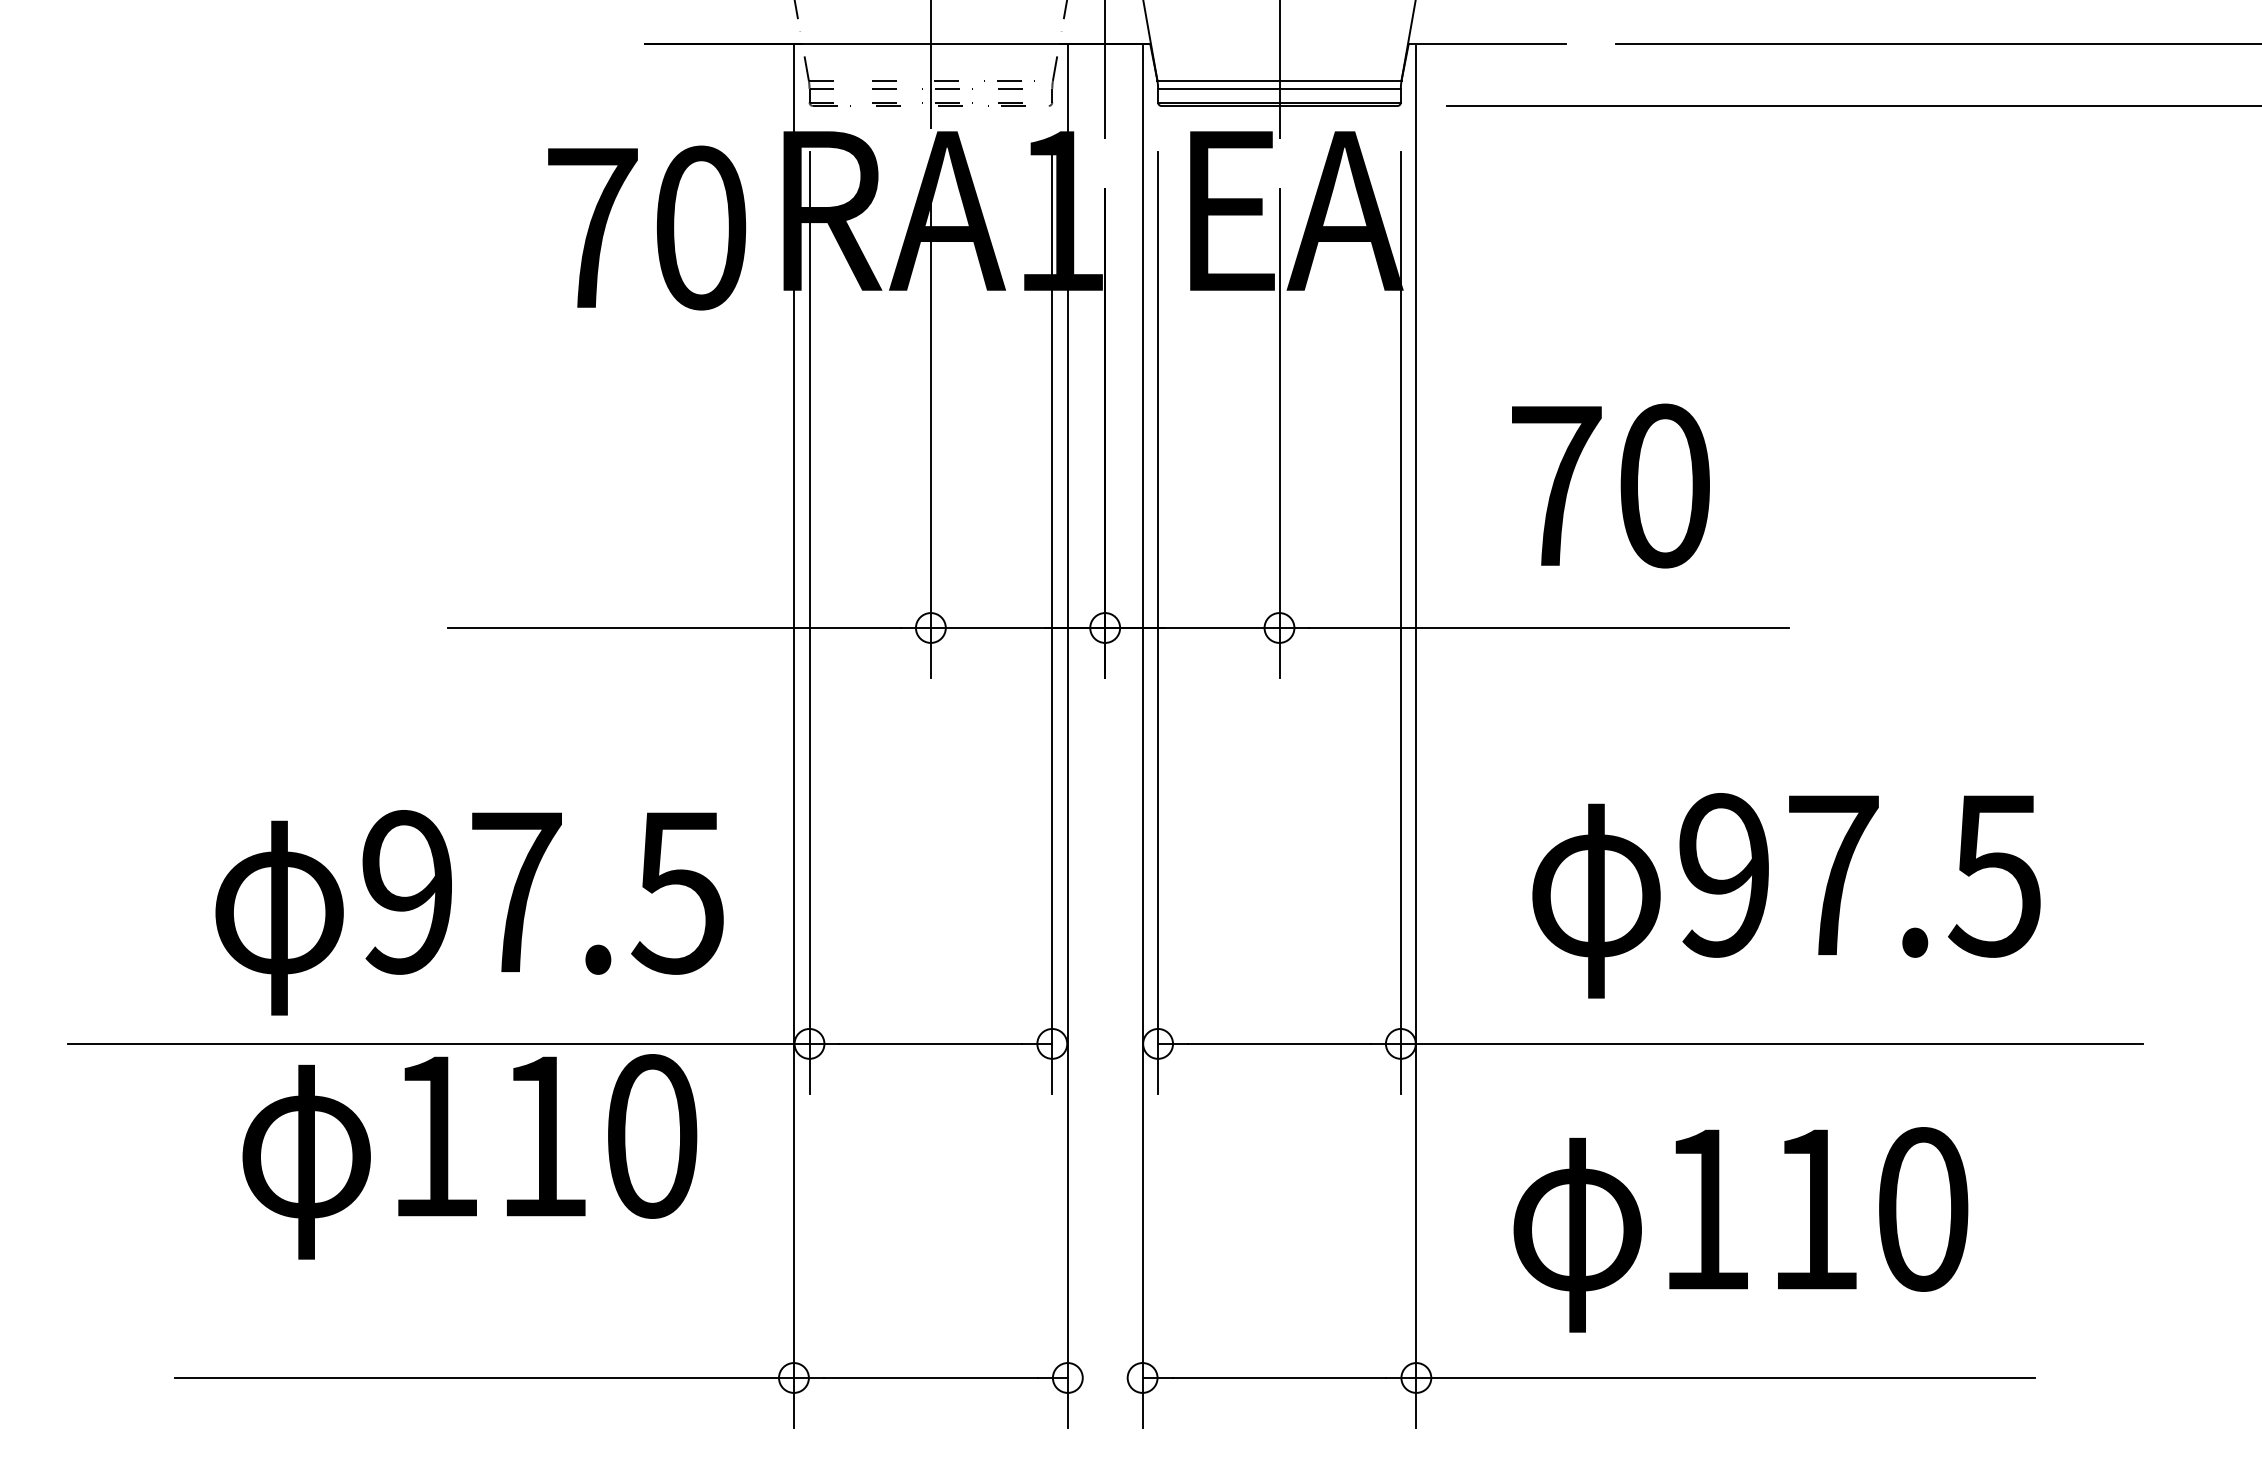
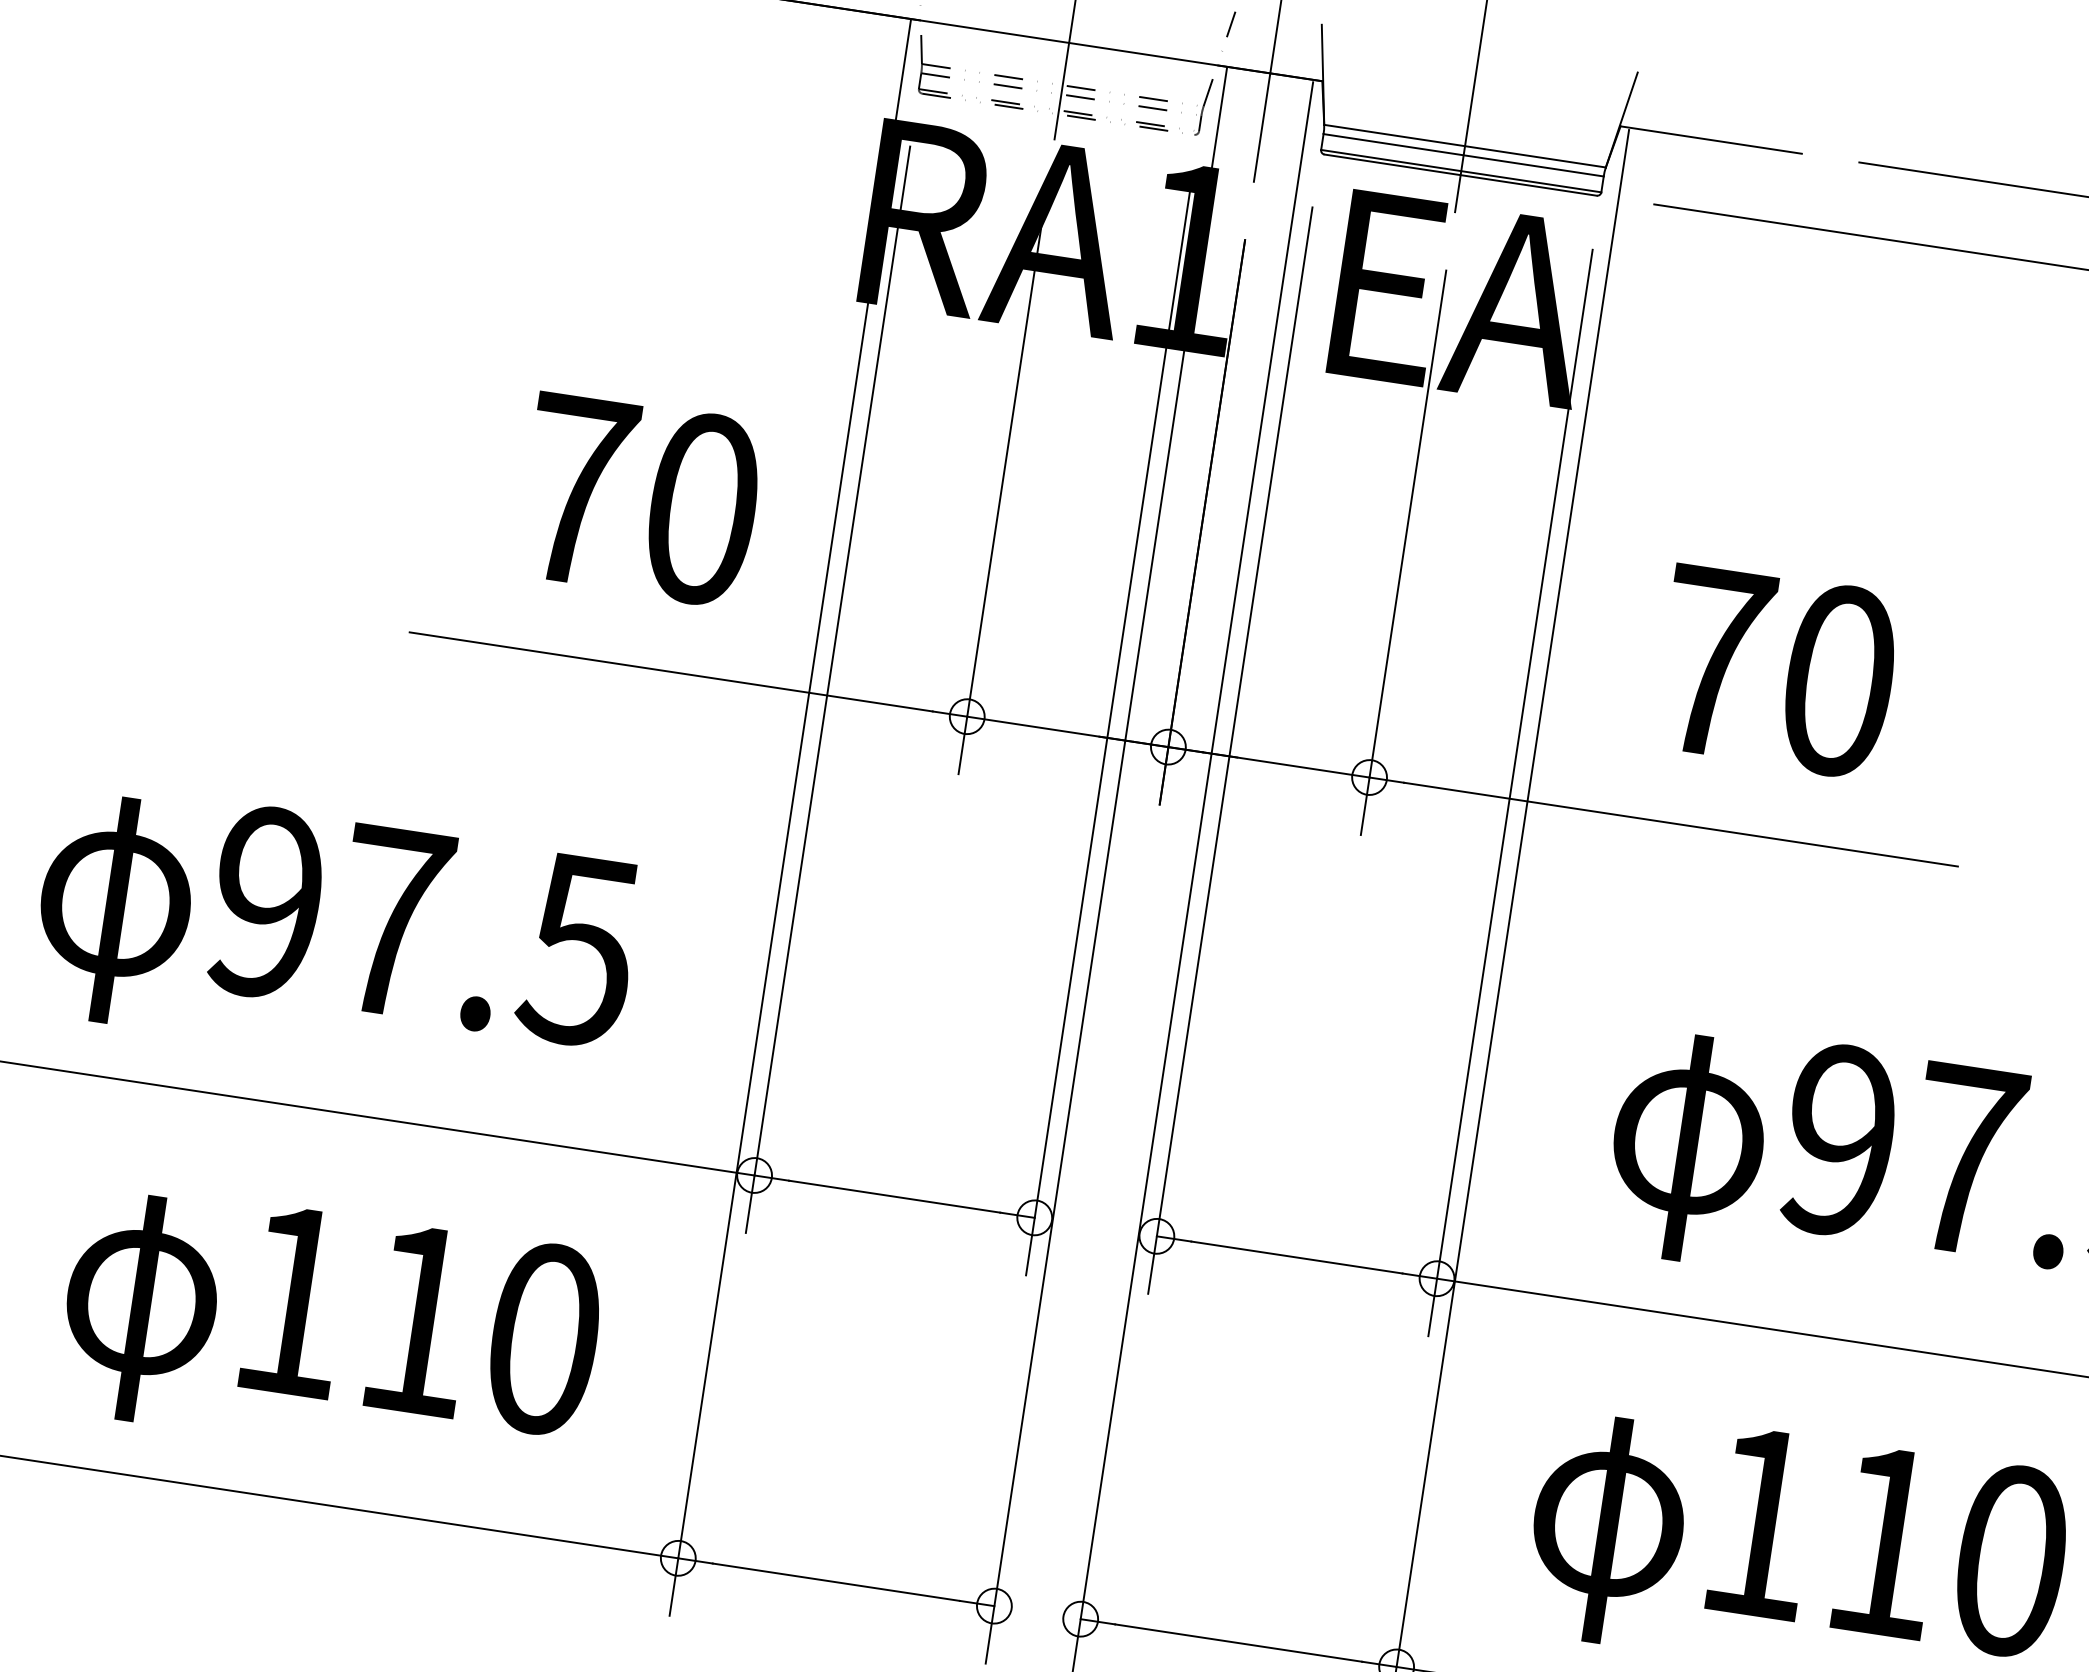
text: (647, 227) -> (640, 499), moved
text: (469, 912) -> (334, 936), moved
text: (469, 1156) -> (329, 1330), moved

